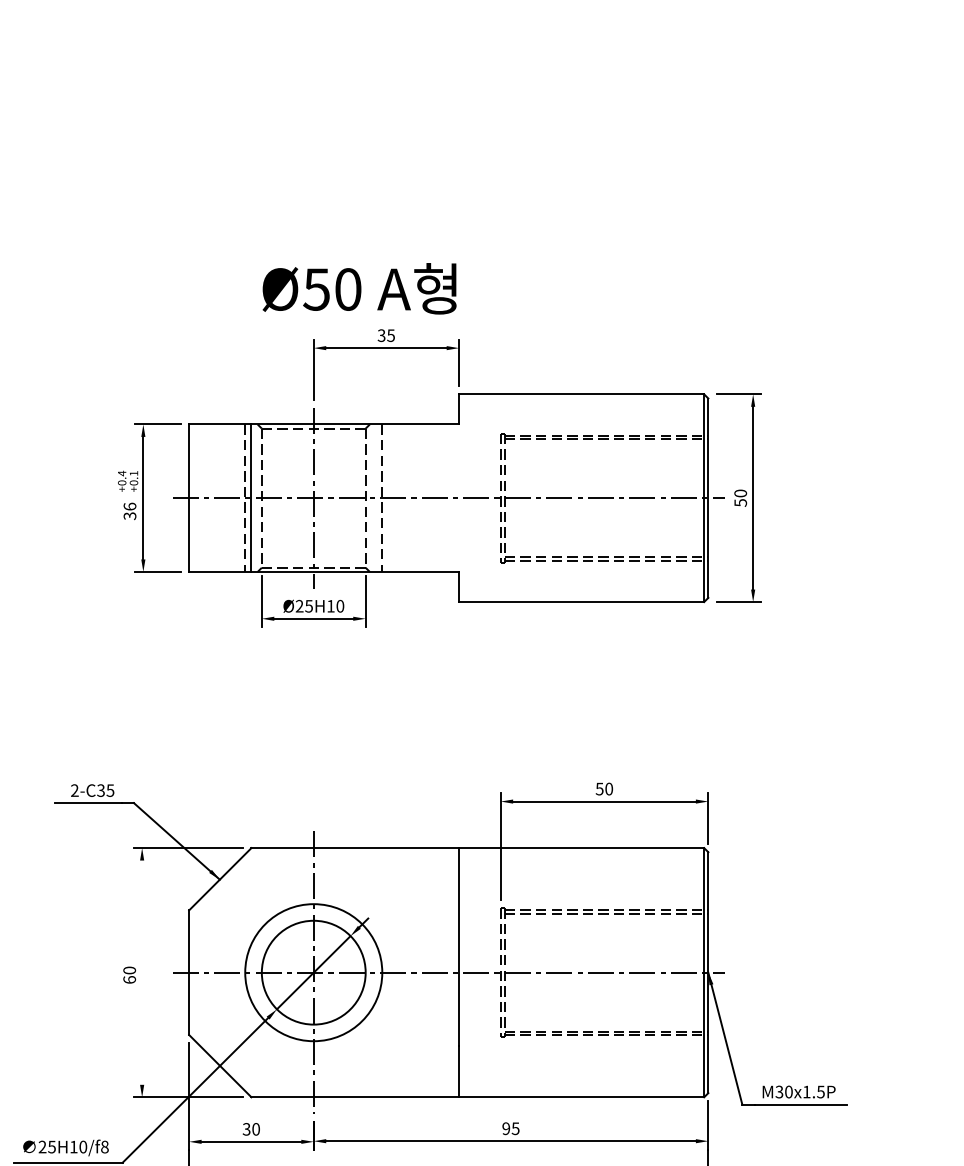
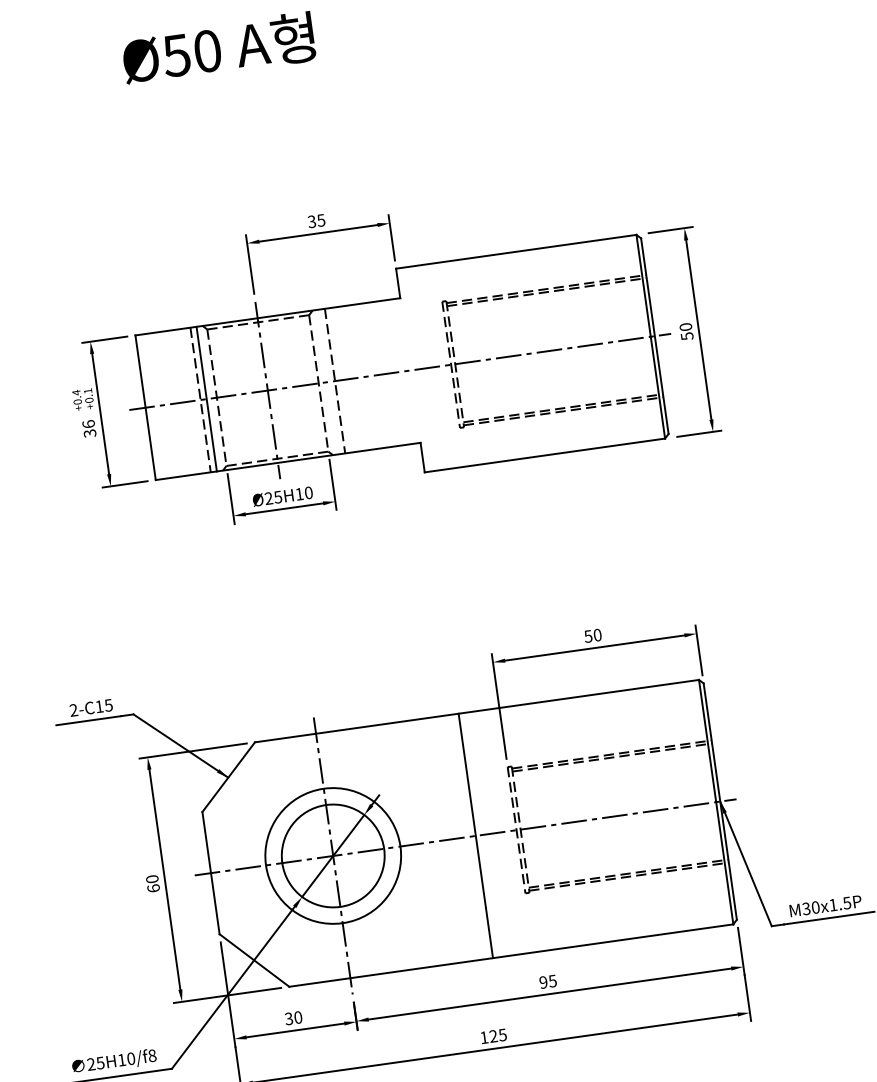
text: (359, 288) -> (218, 48), moved
text: (100, 790) -> (98, 706), 2-C35 -> 2-C15
line: (142, 972) -> (165, 879), added

